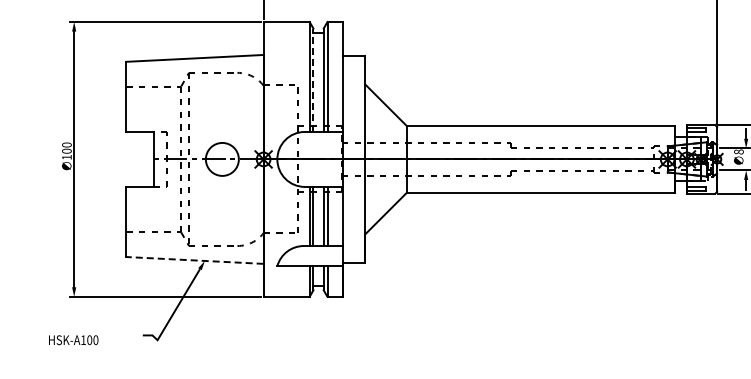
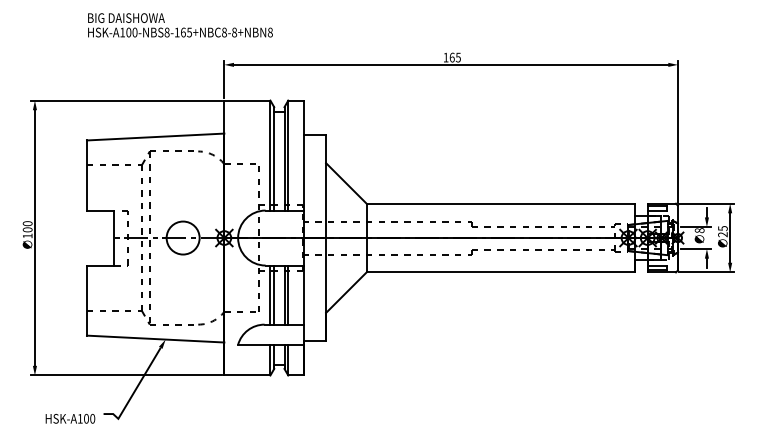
line: (313, 79) -> (274, 158), dashed -> solid
line: (194, 260) -> (155, 339), dashed -> solid
text: (73, 339) -> (70, 418), moved

